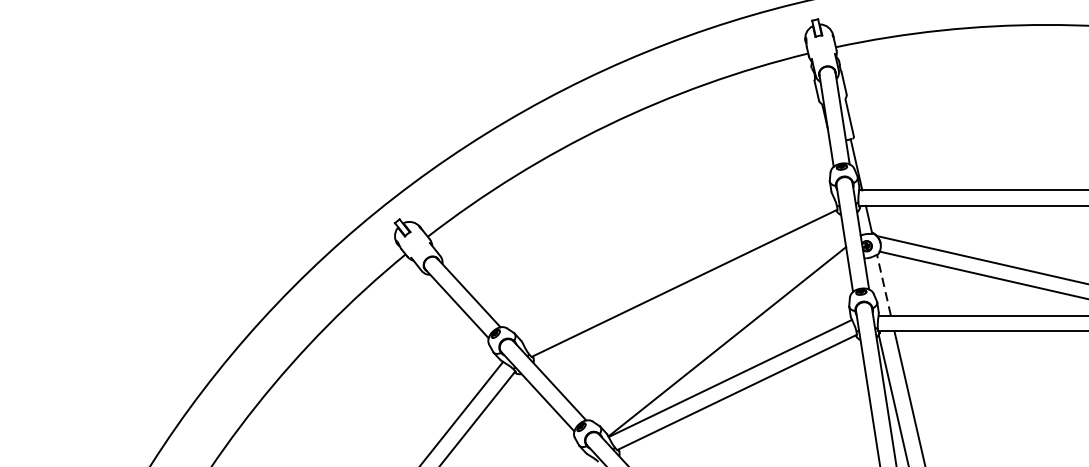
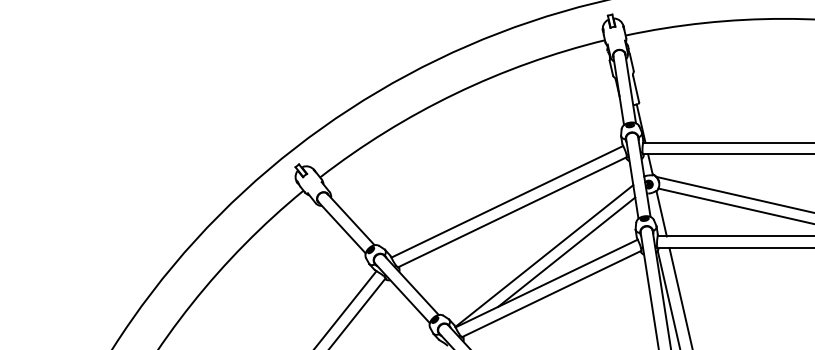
line: (678, 268) -> (507, 201), added
line: (883, 284) -> (661, 213), dashed -> solid
line: (756, 335) -> (566, 251), added

